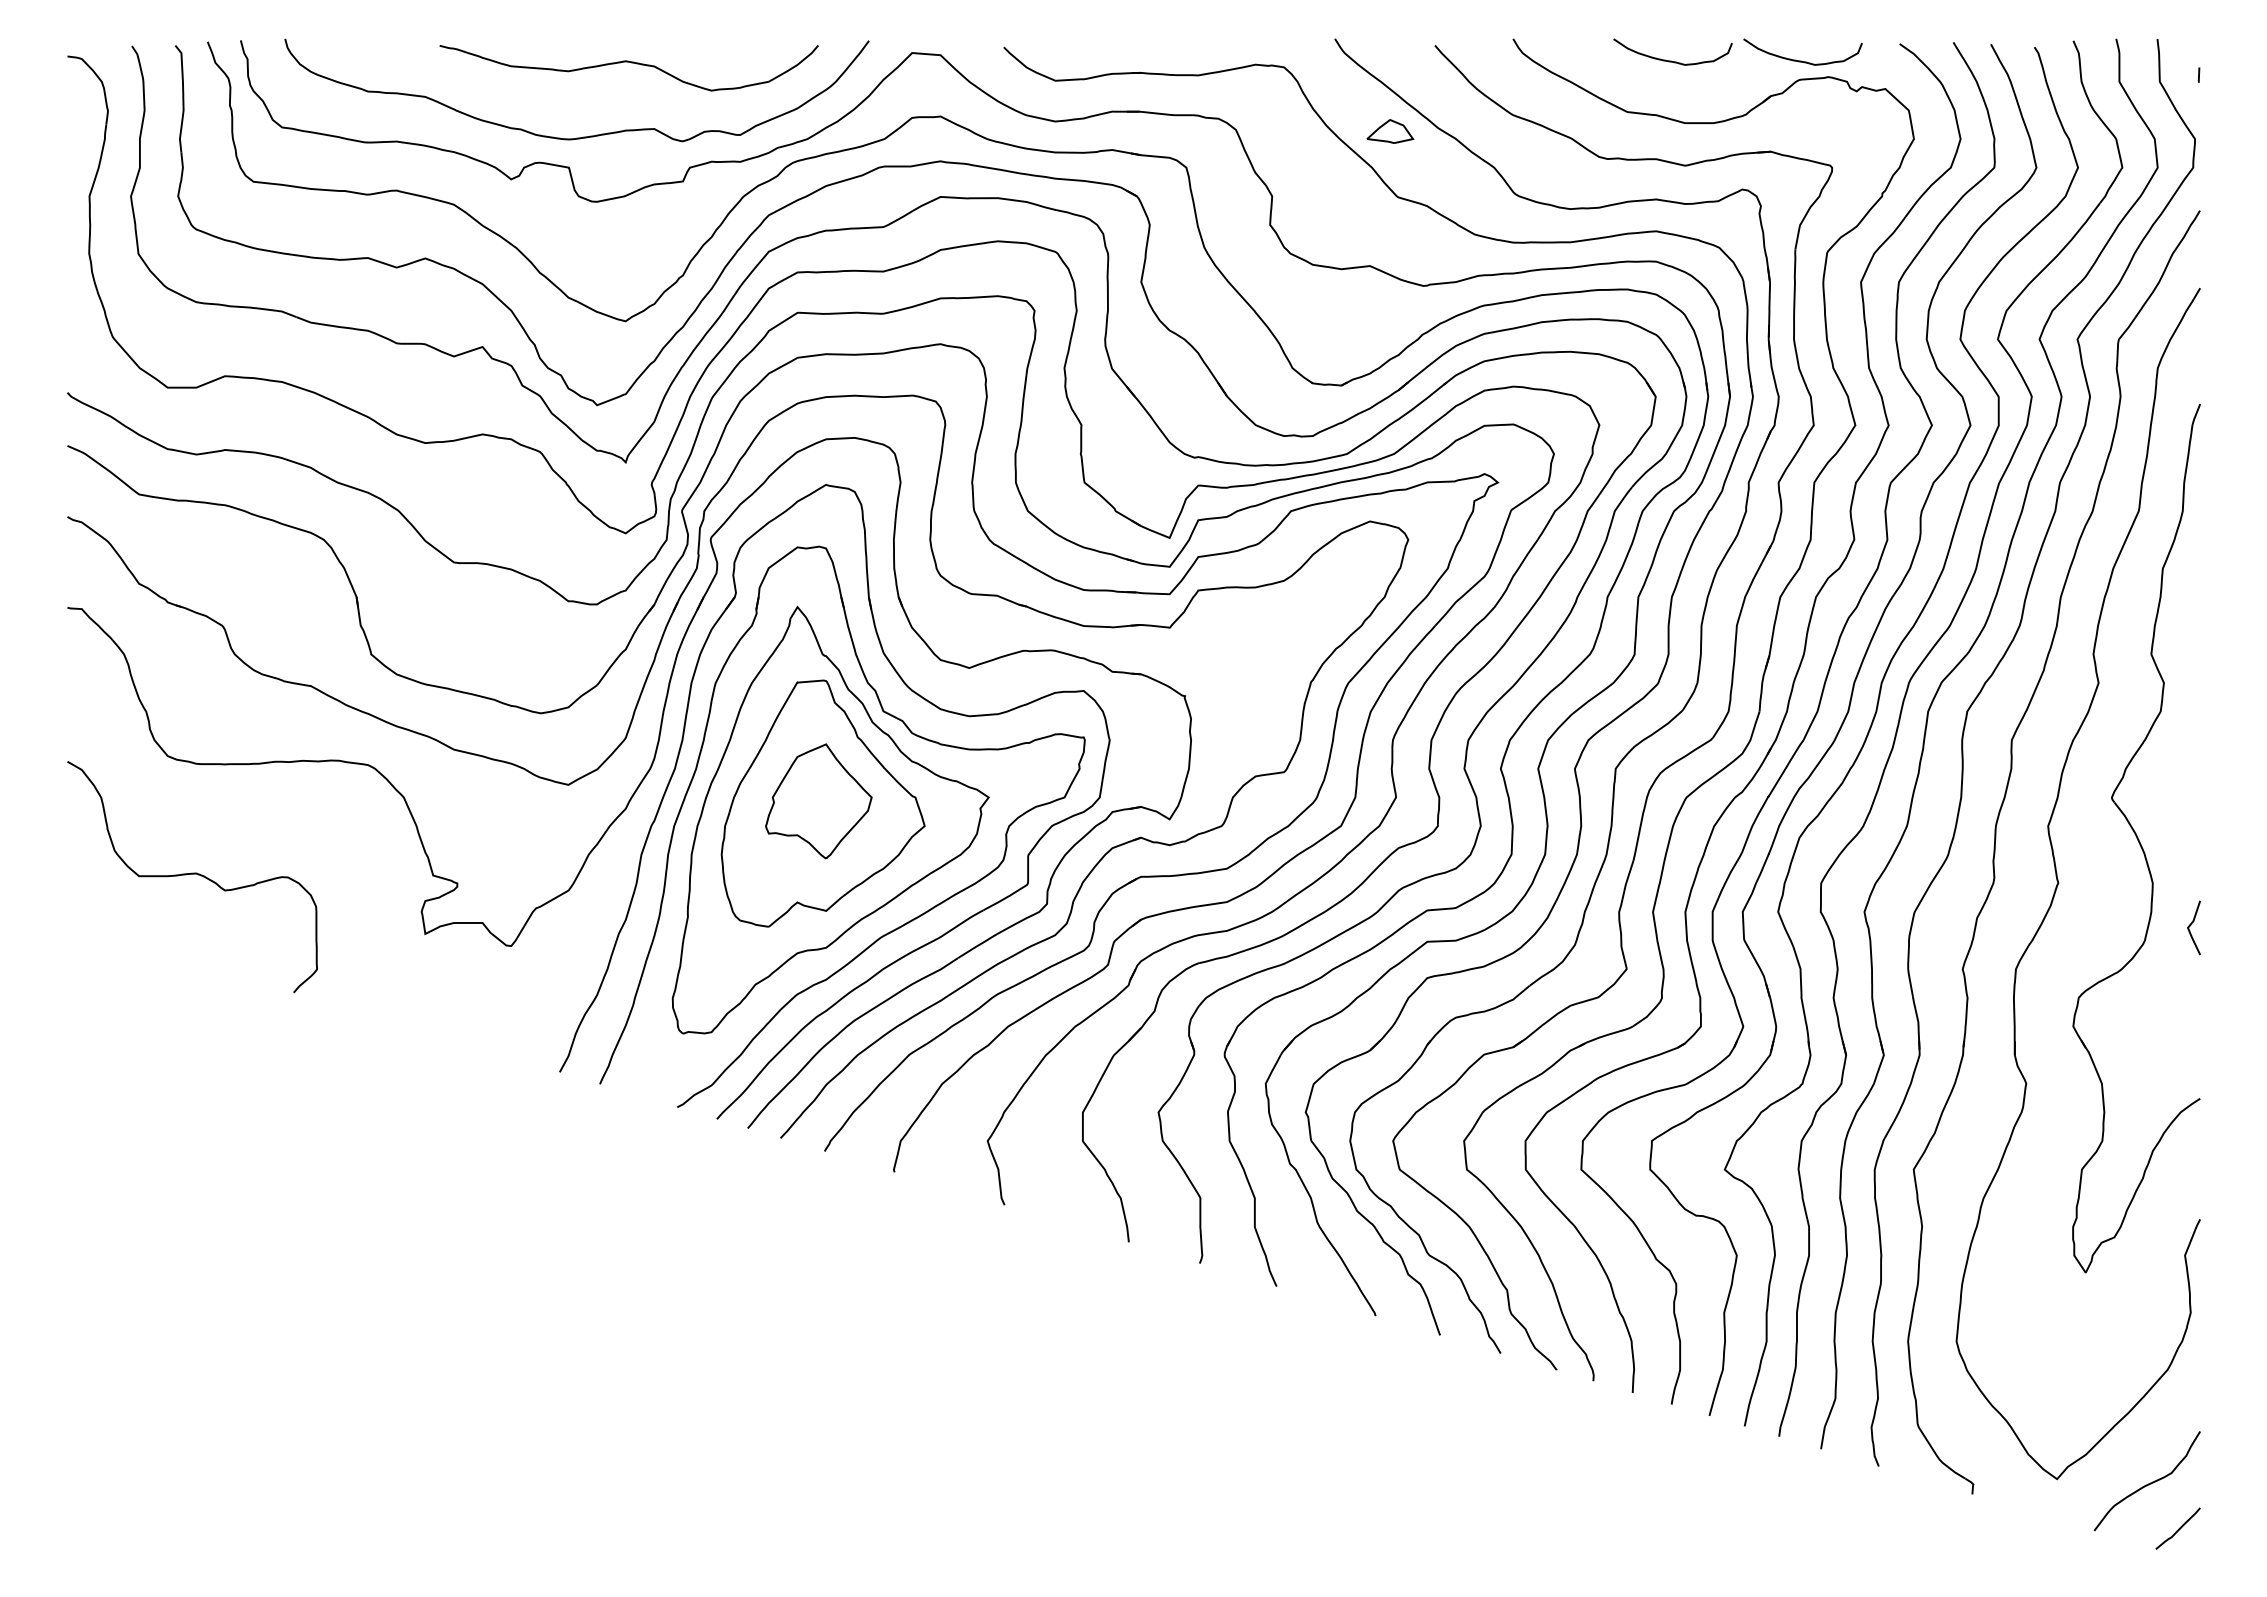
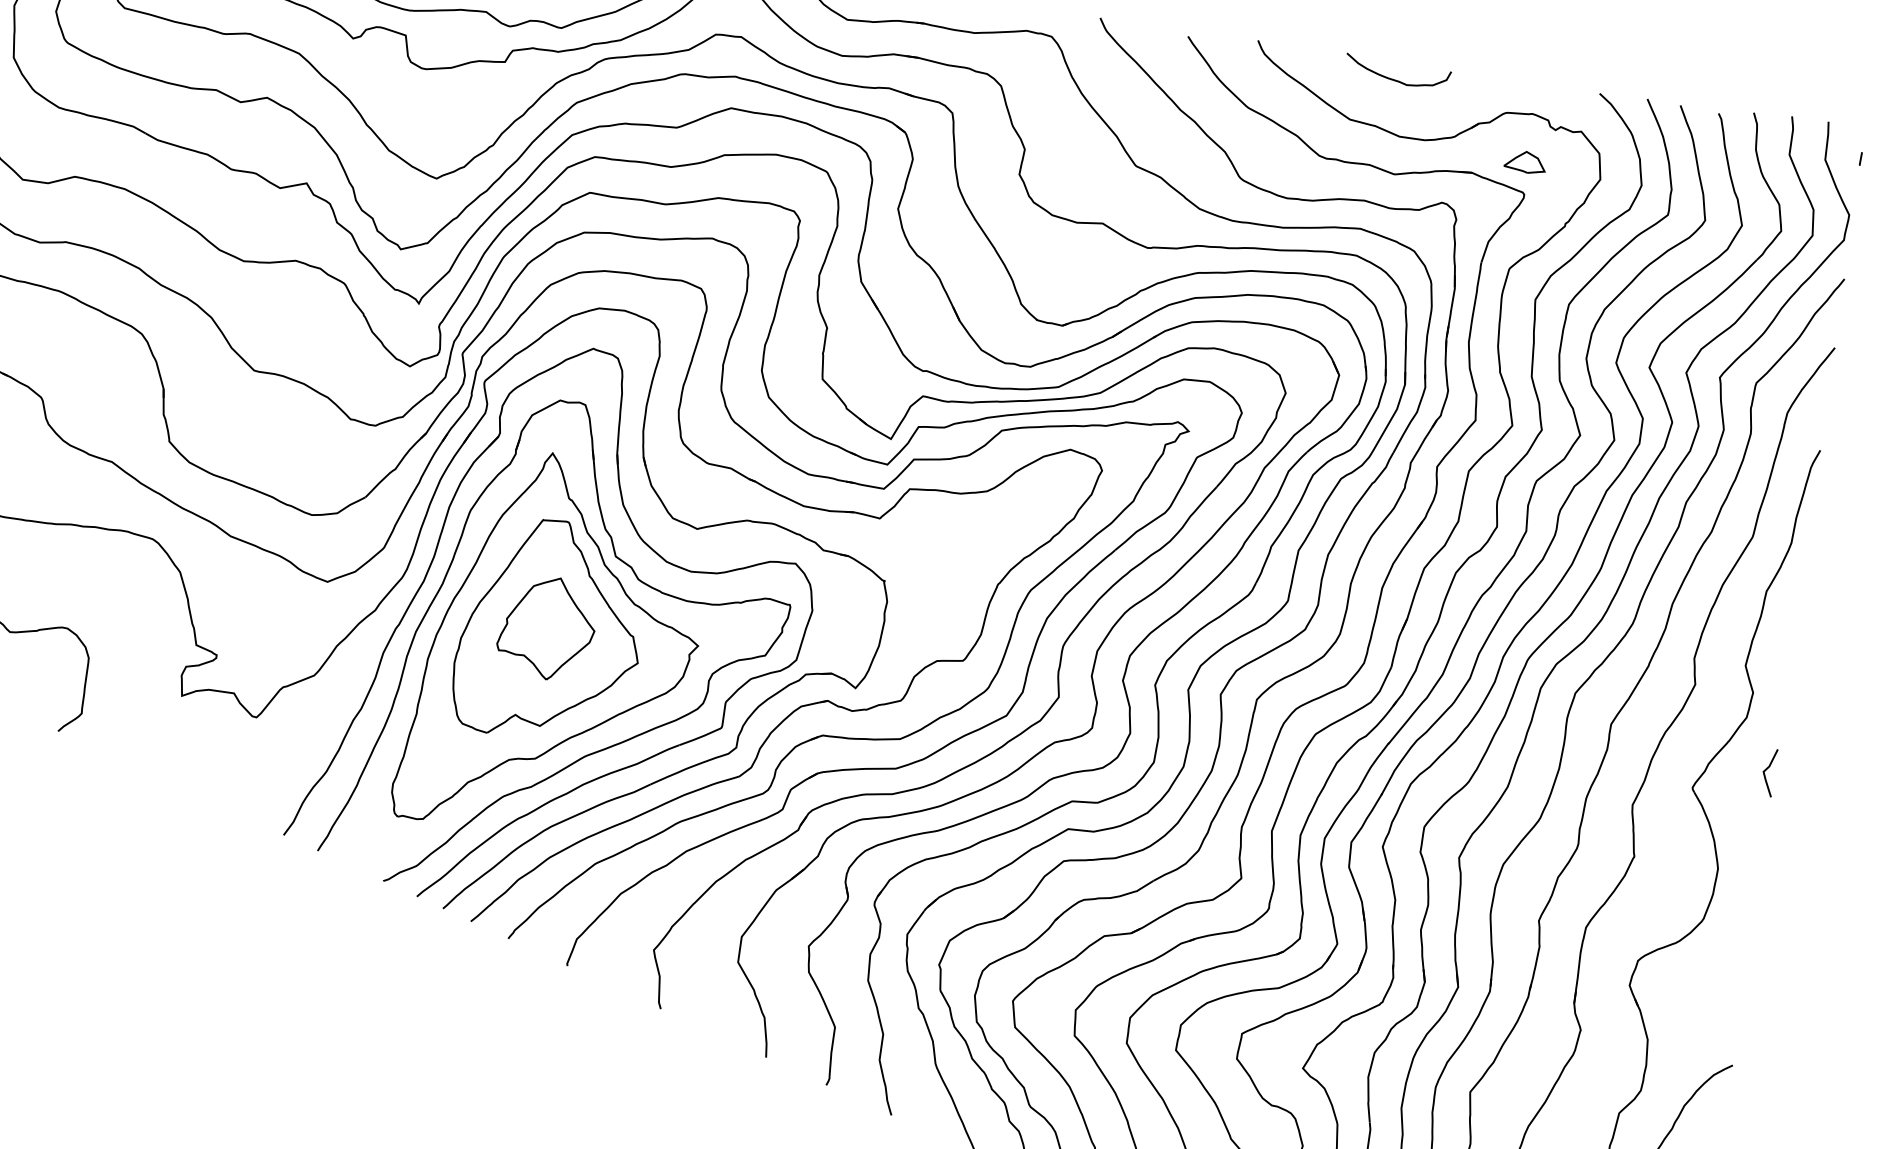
curve: (1801, 60) -> (1510, 95), removed
part: (1390, 131) -> (1525, 162), moved
curve: (2191, 925) -> (1767, 770), moved

